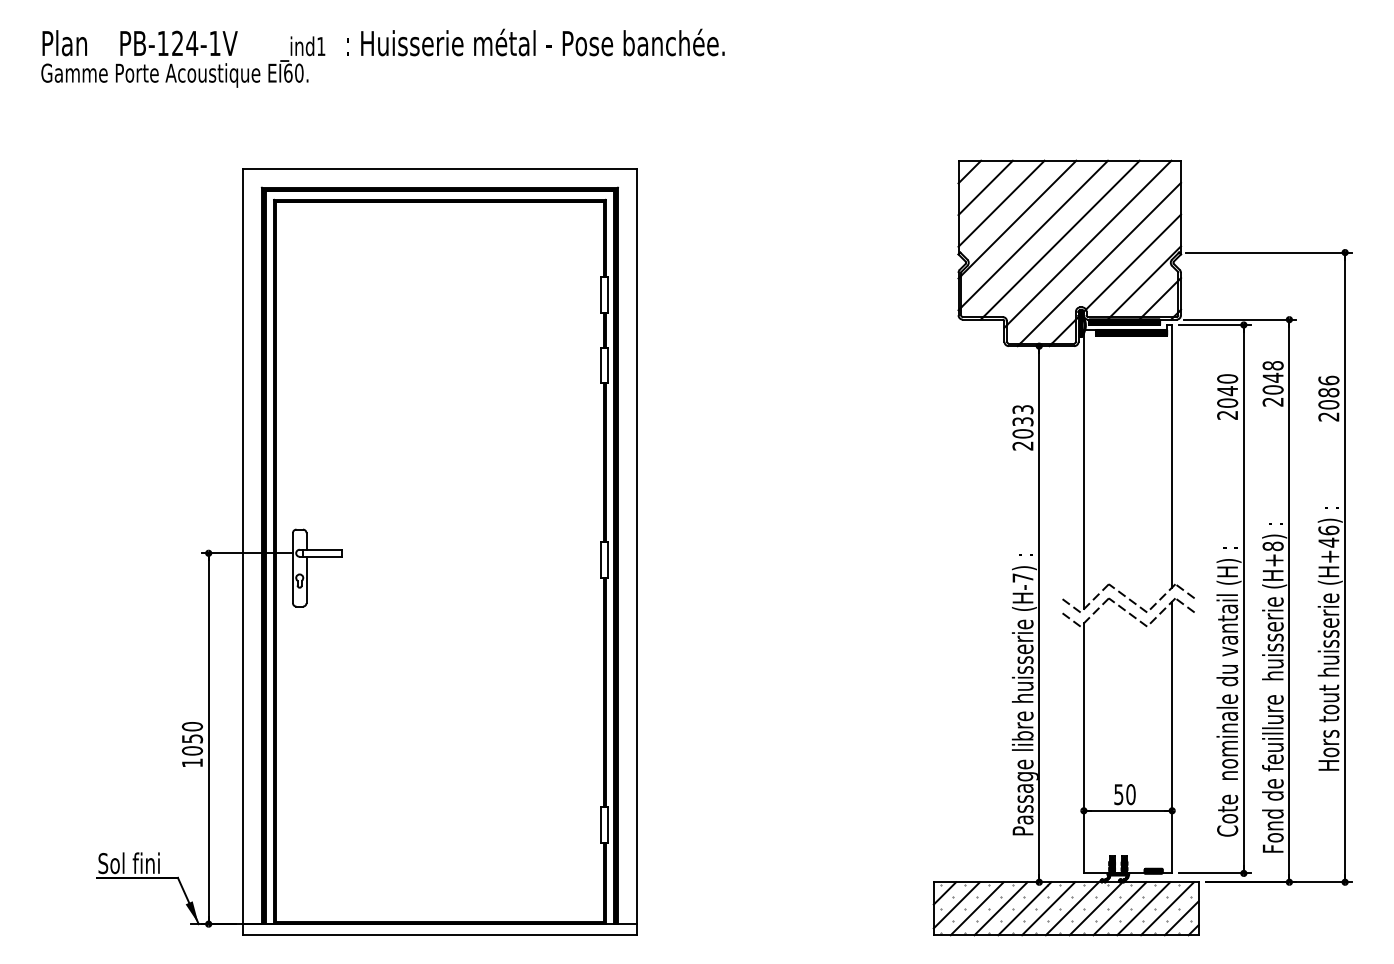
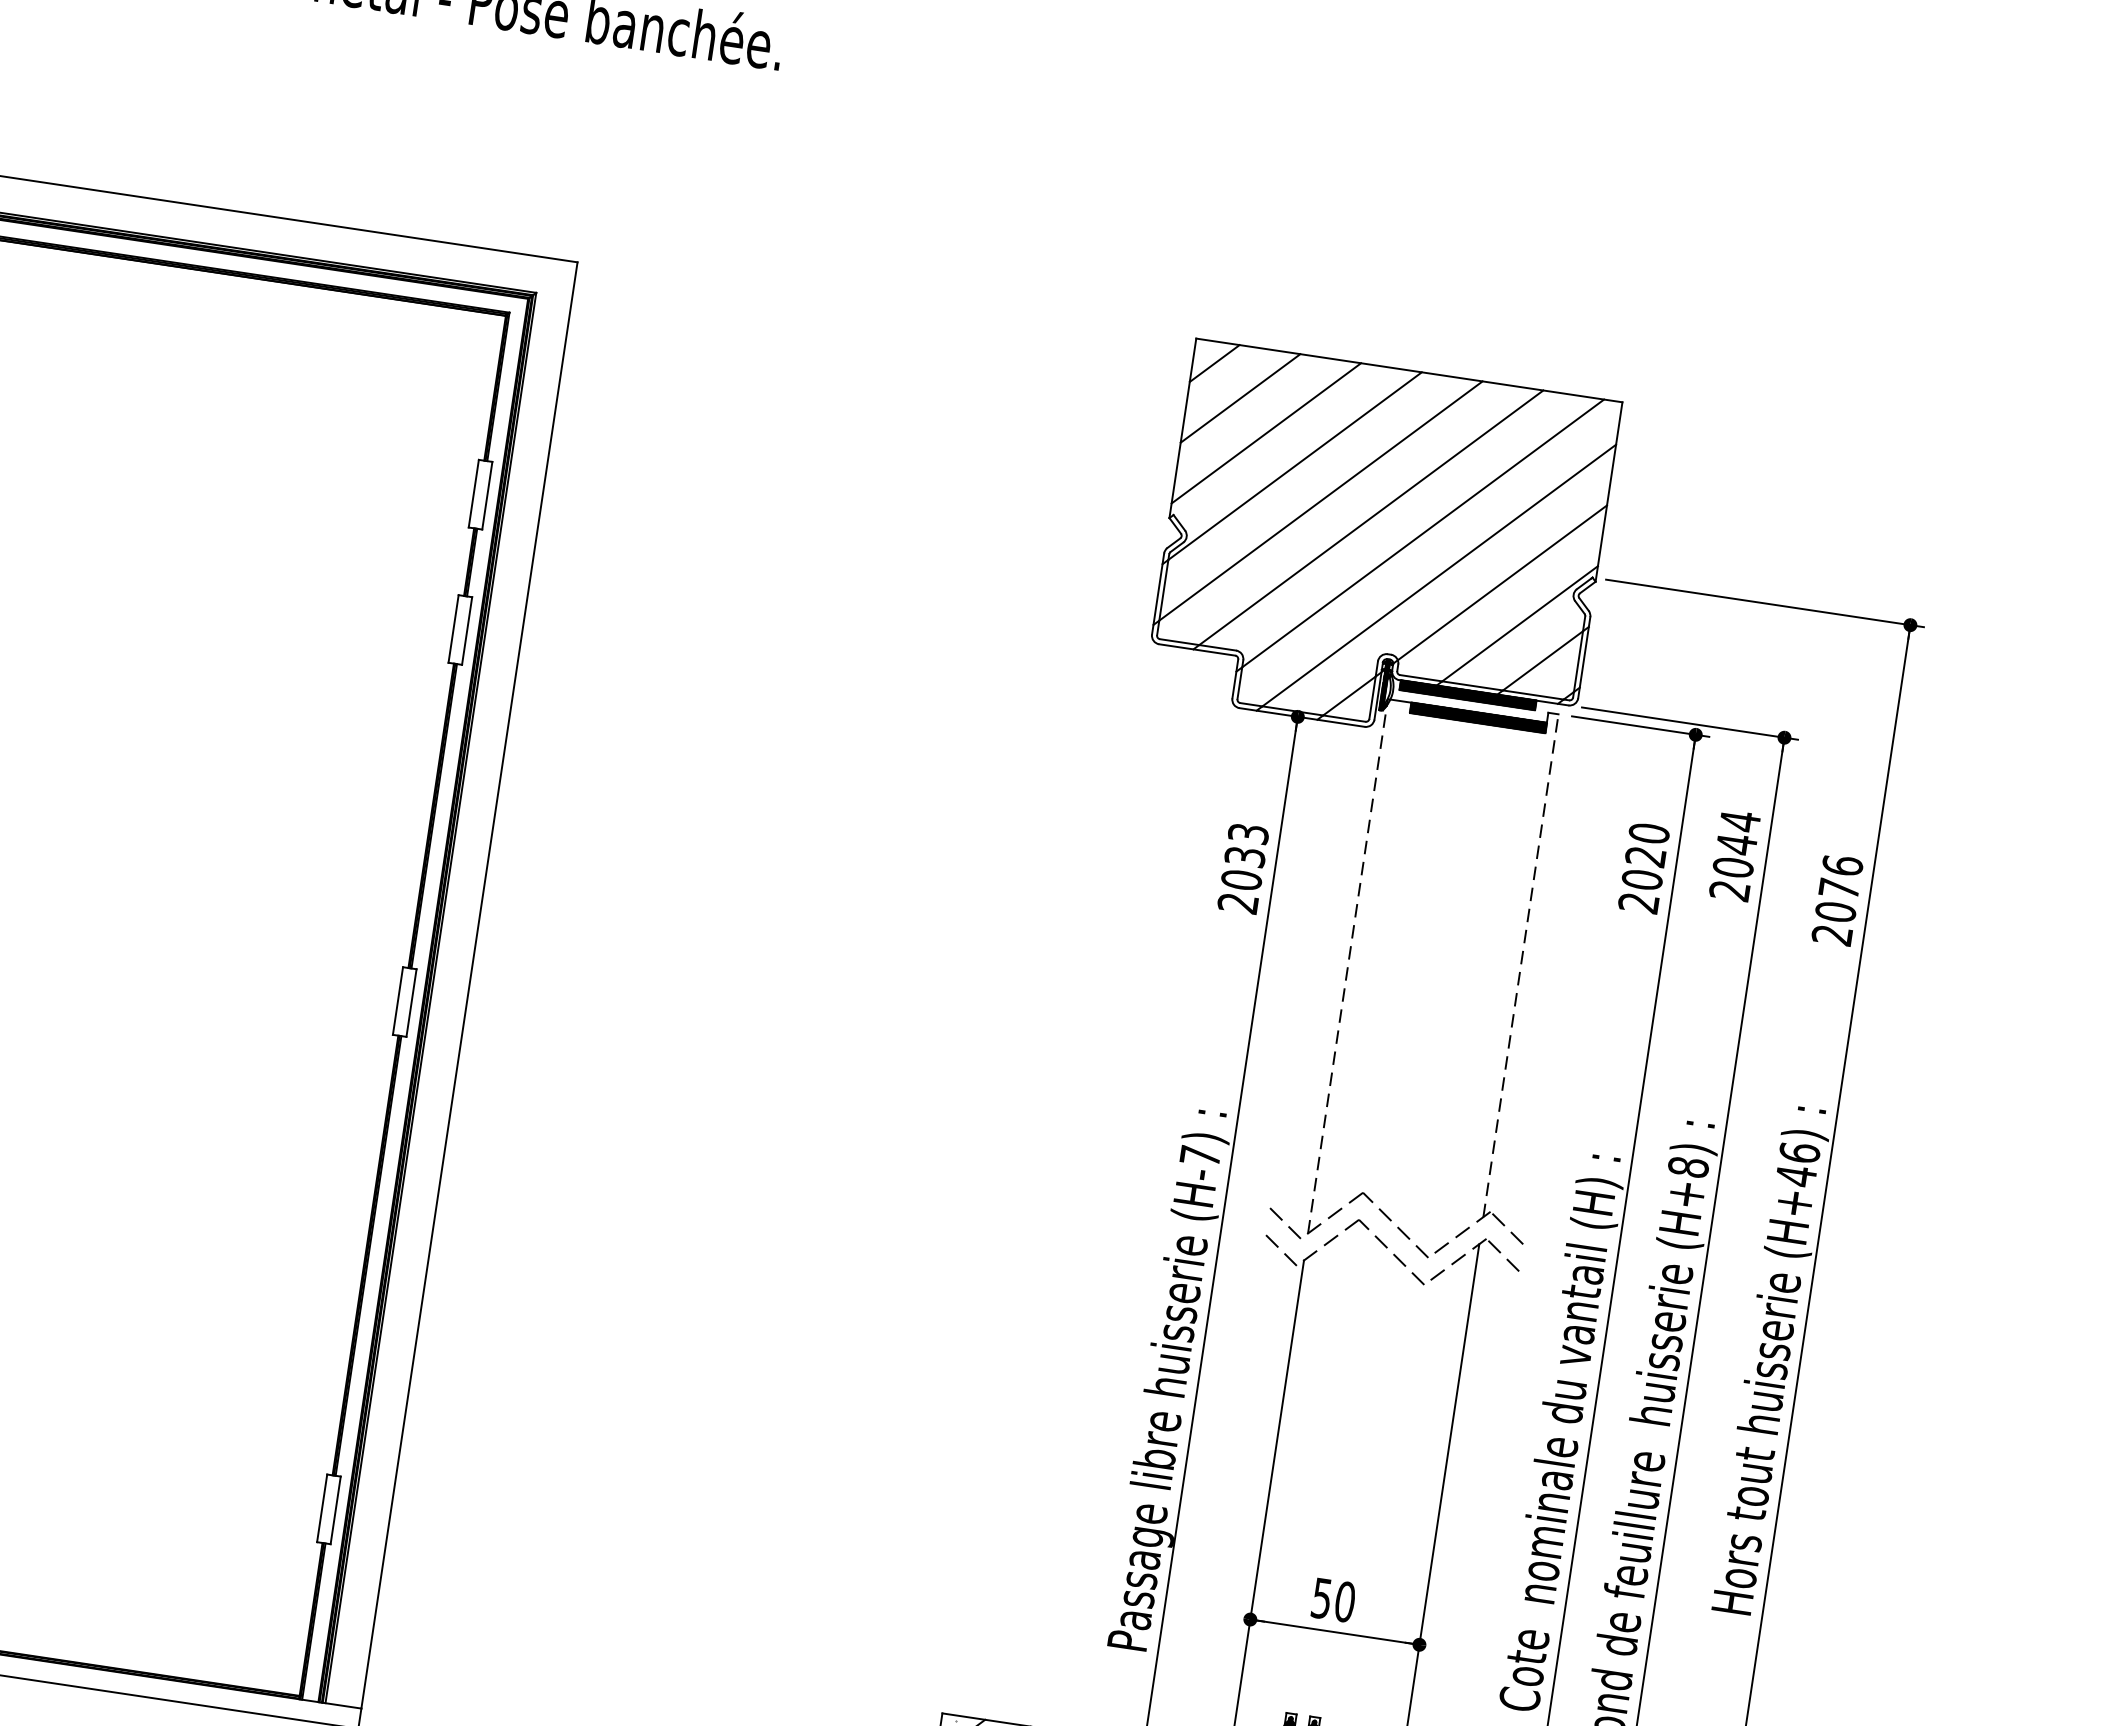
text: (1272, 365) -> (1739, 820), 2048 -> 2044
text: (1227, 391) -> (1645, 857), 2040 -> 2020
text: (1328, 392) -> (1838, 888), 2086 -> 2076
line: (1172, 455) -> (1521, 964), solid -> dashed
line: (1083, 469) -> (1347, 965), solid -> dashed

